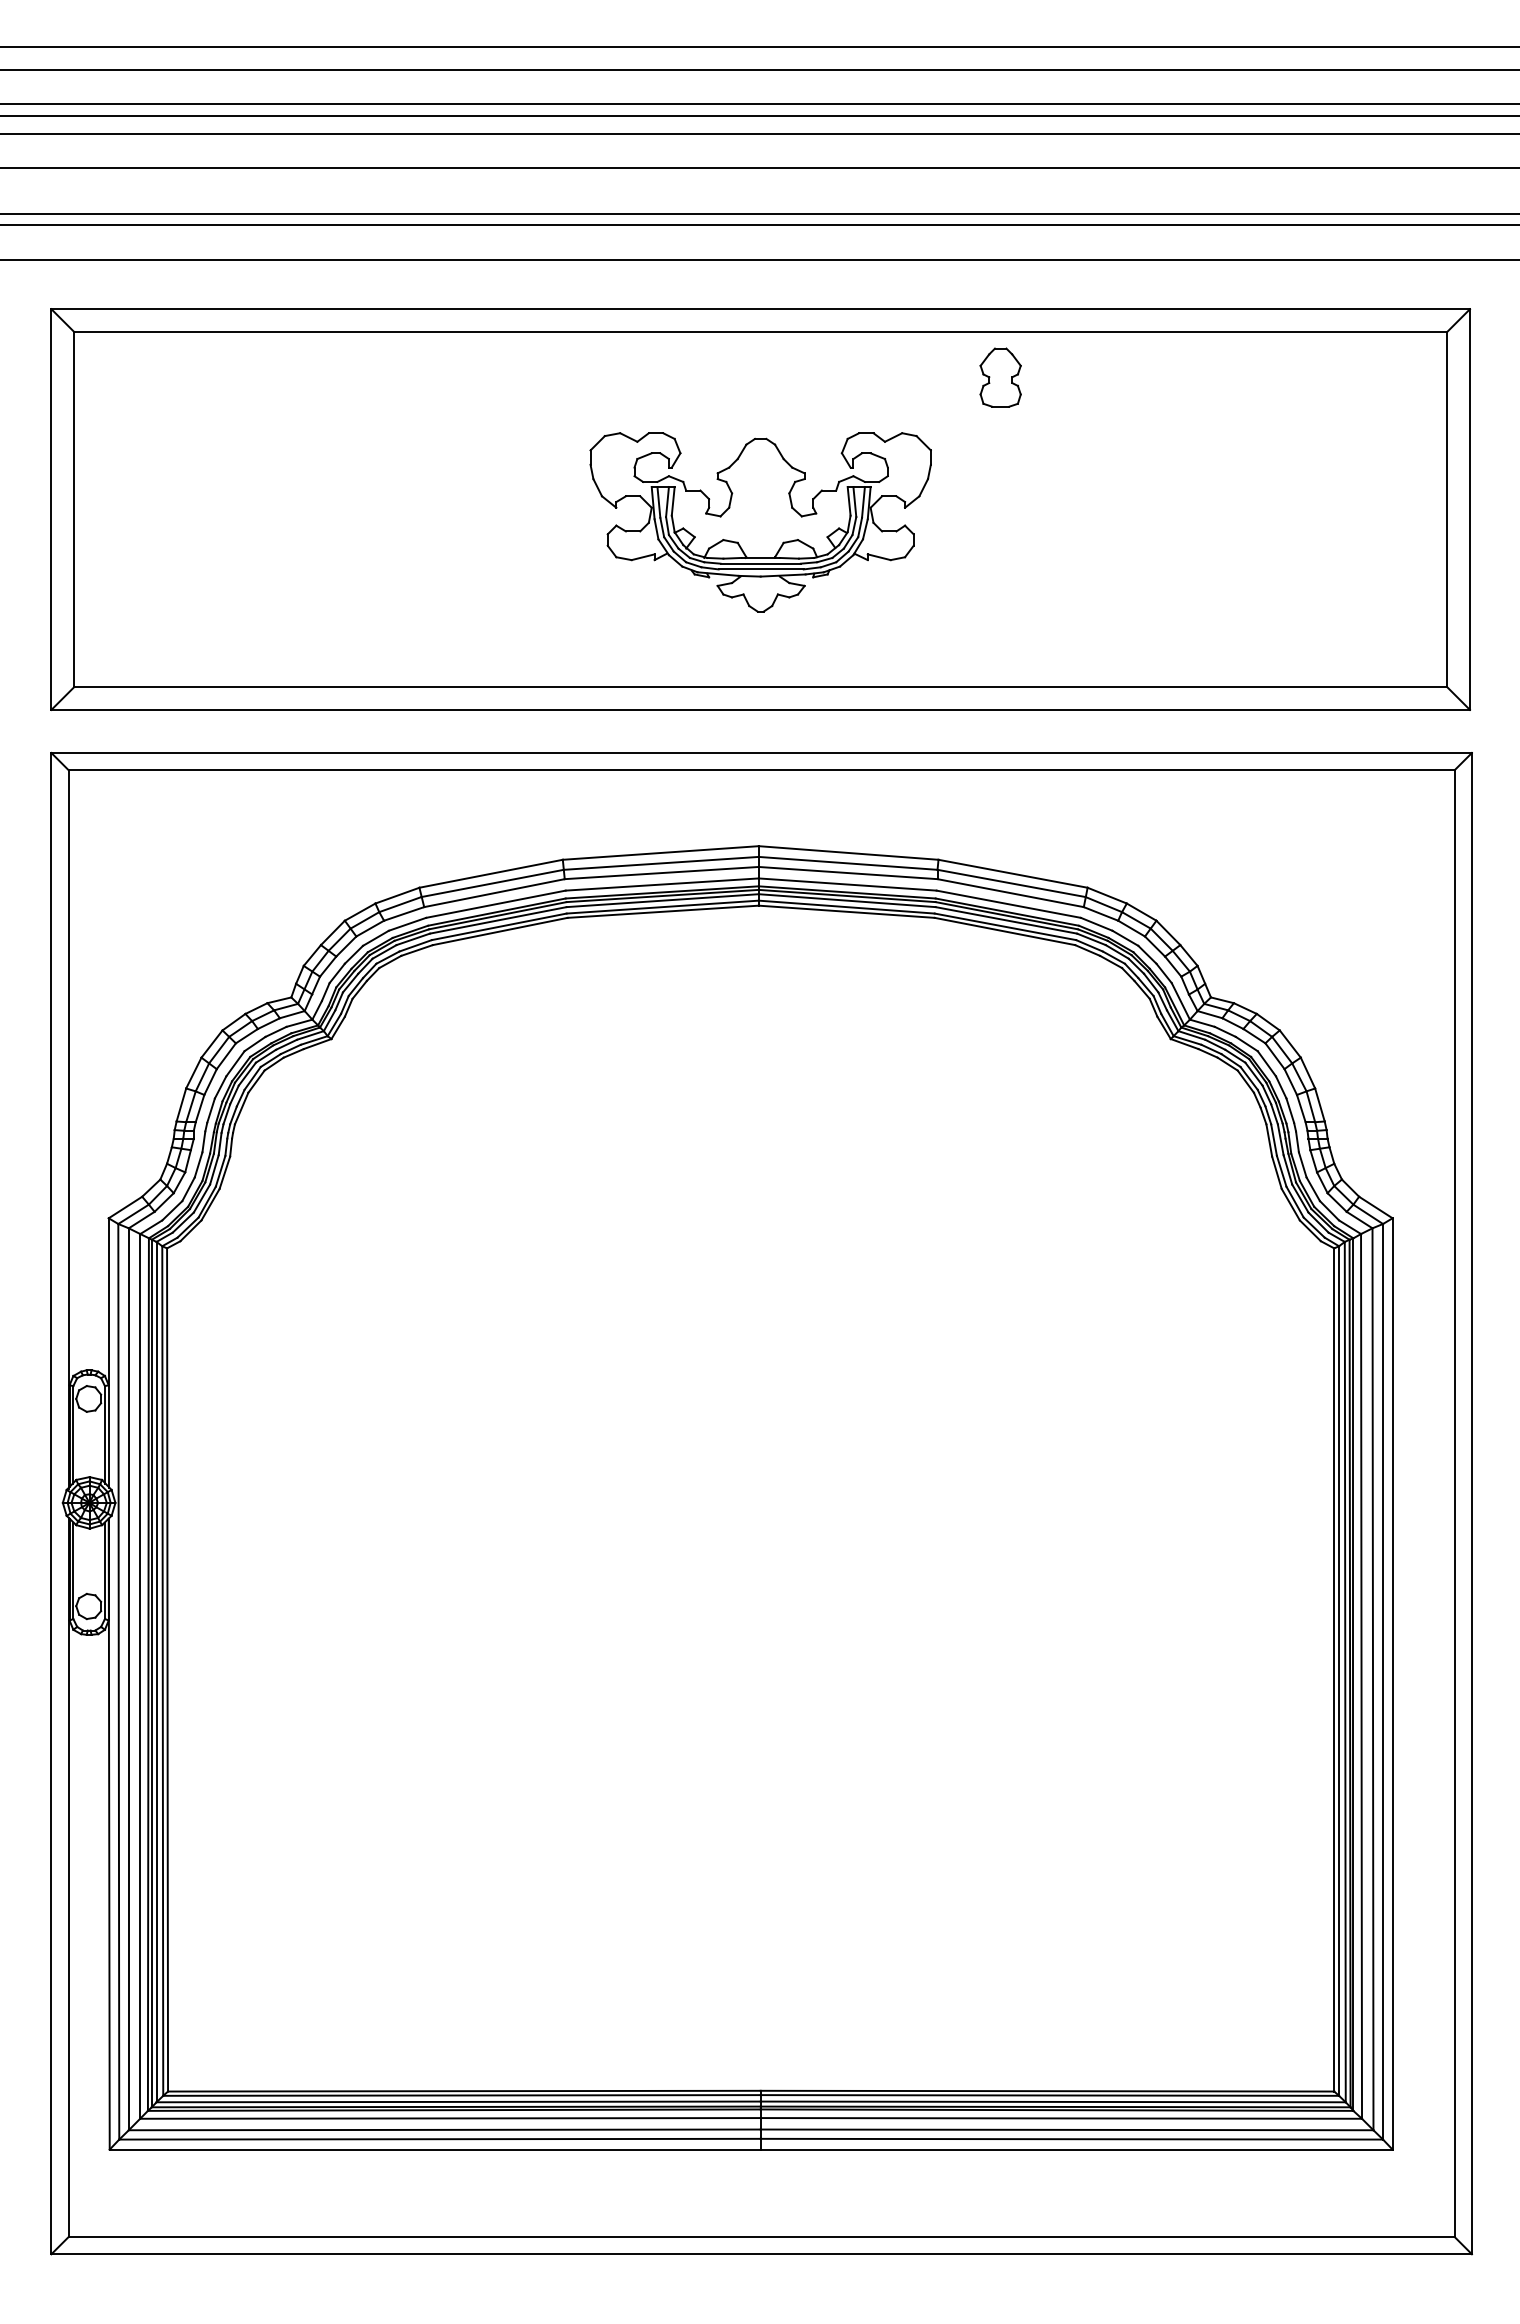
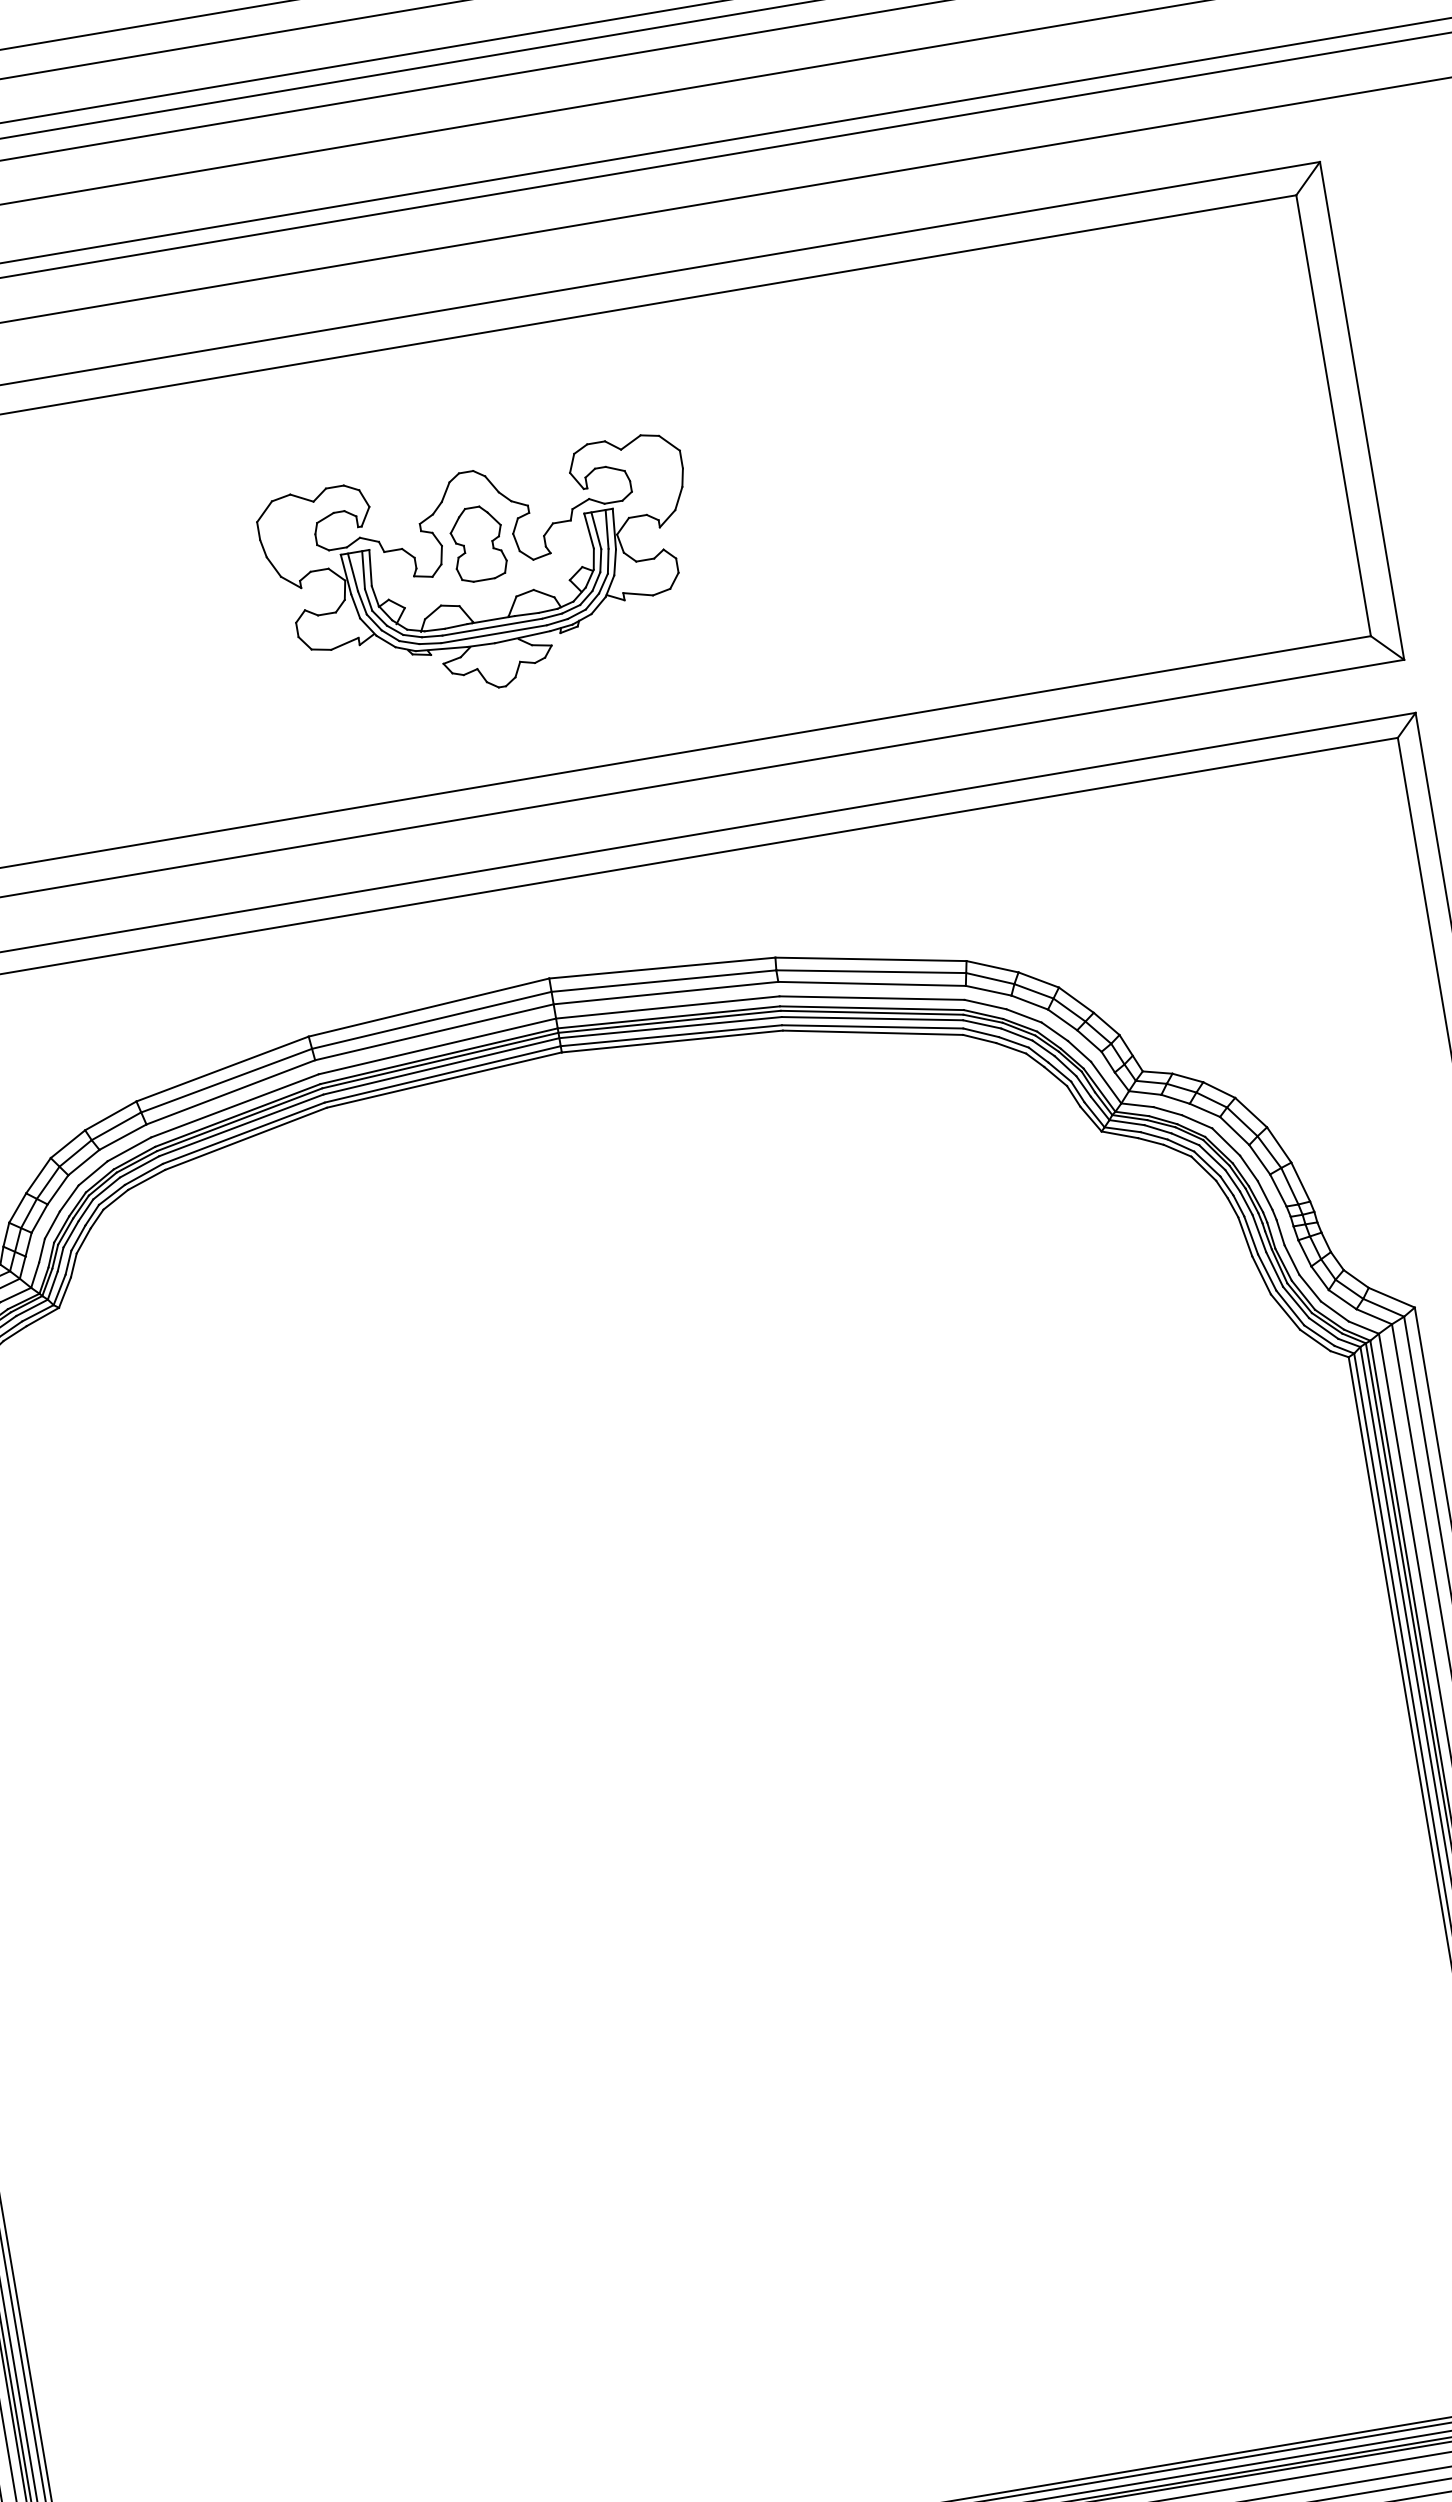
part: (1000, 377) -> (477, 543), moved

